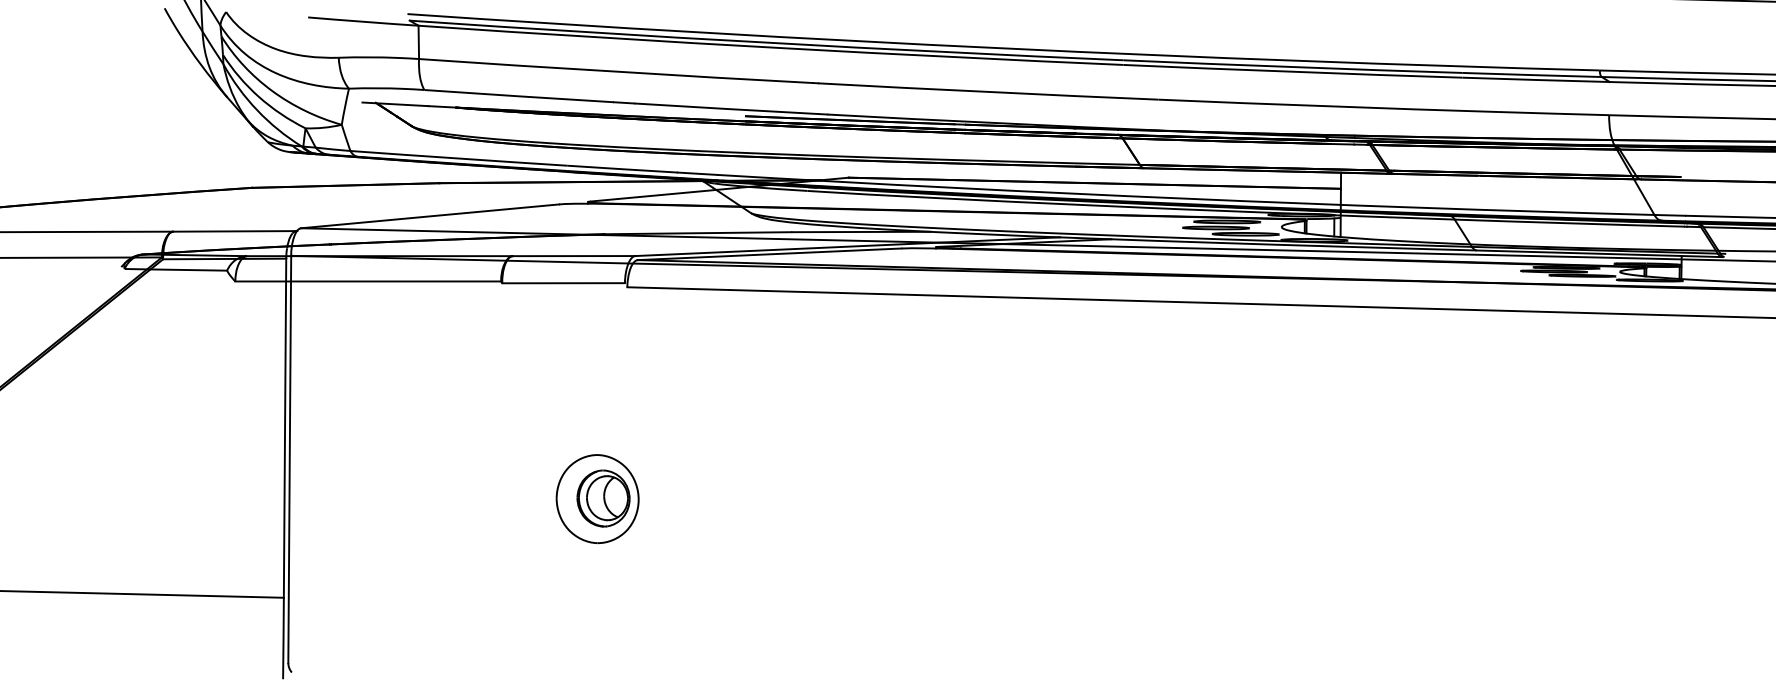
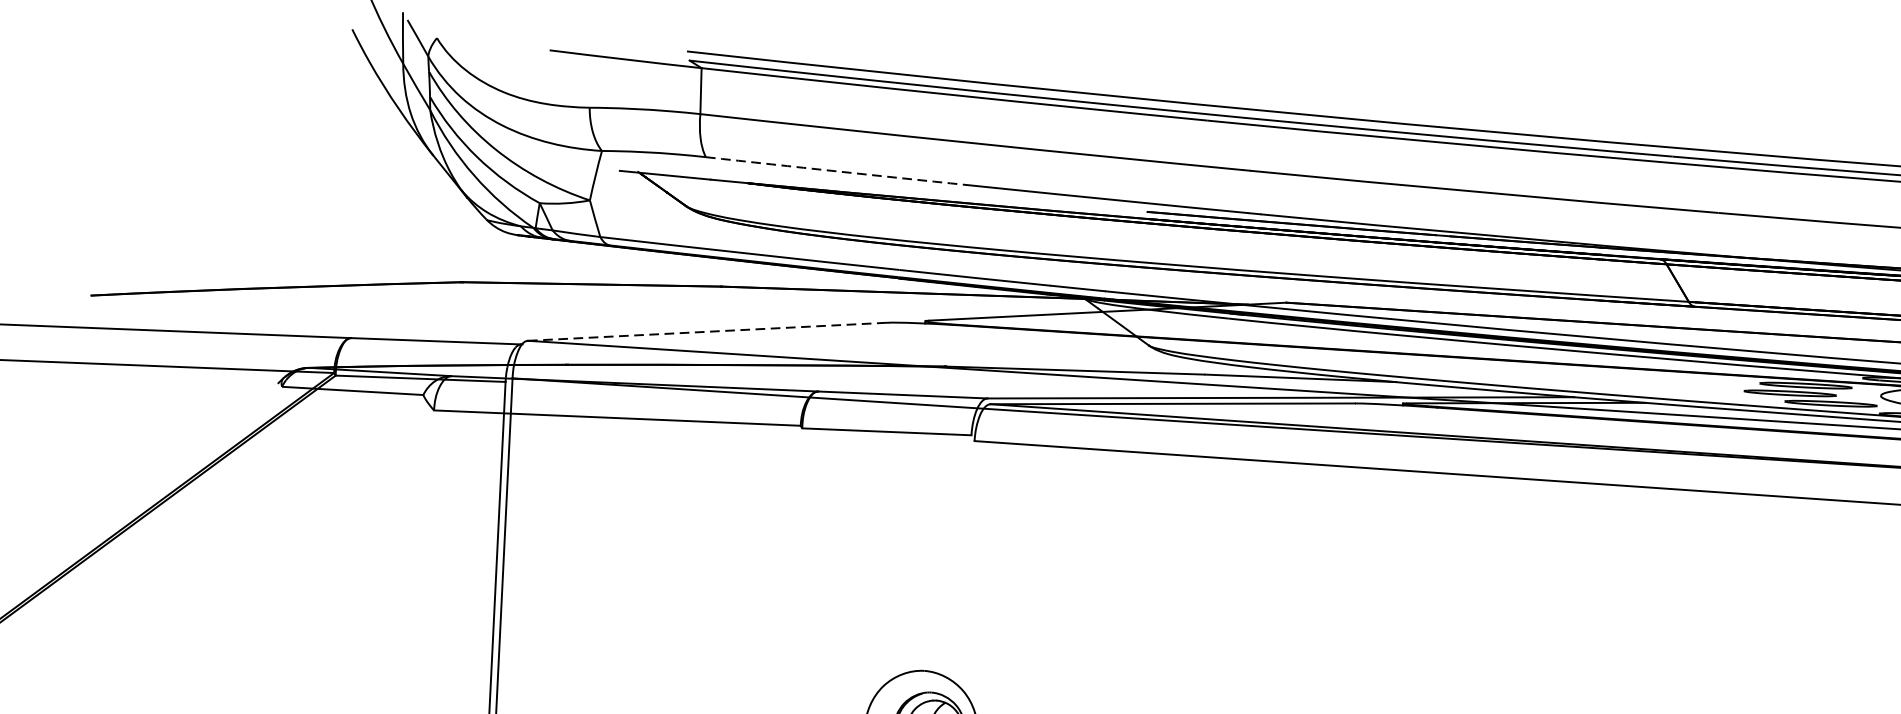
arc: (519, 96) -> (836, 171), solid -> dashed
line: (430, 216) -> (707, 332), solid -> dashed

